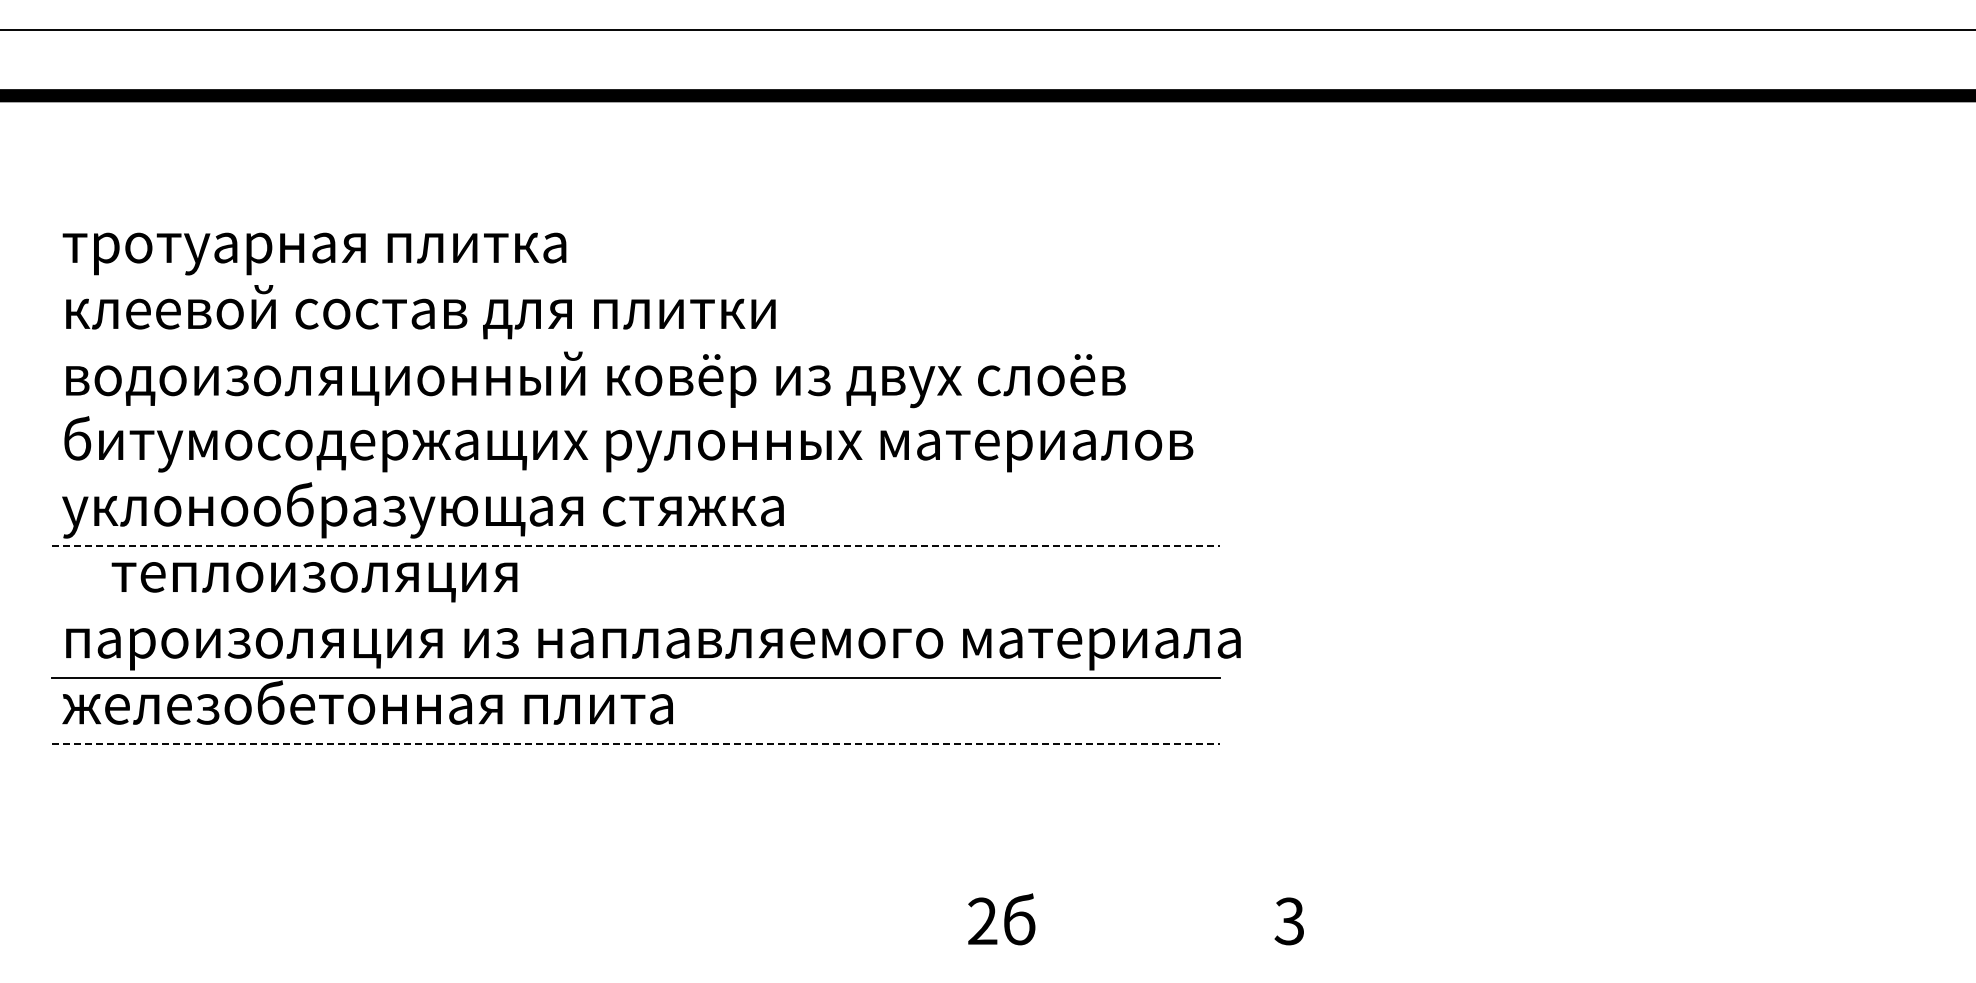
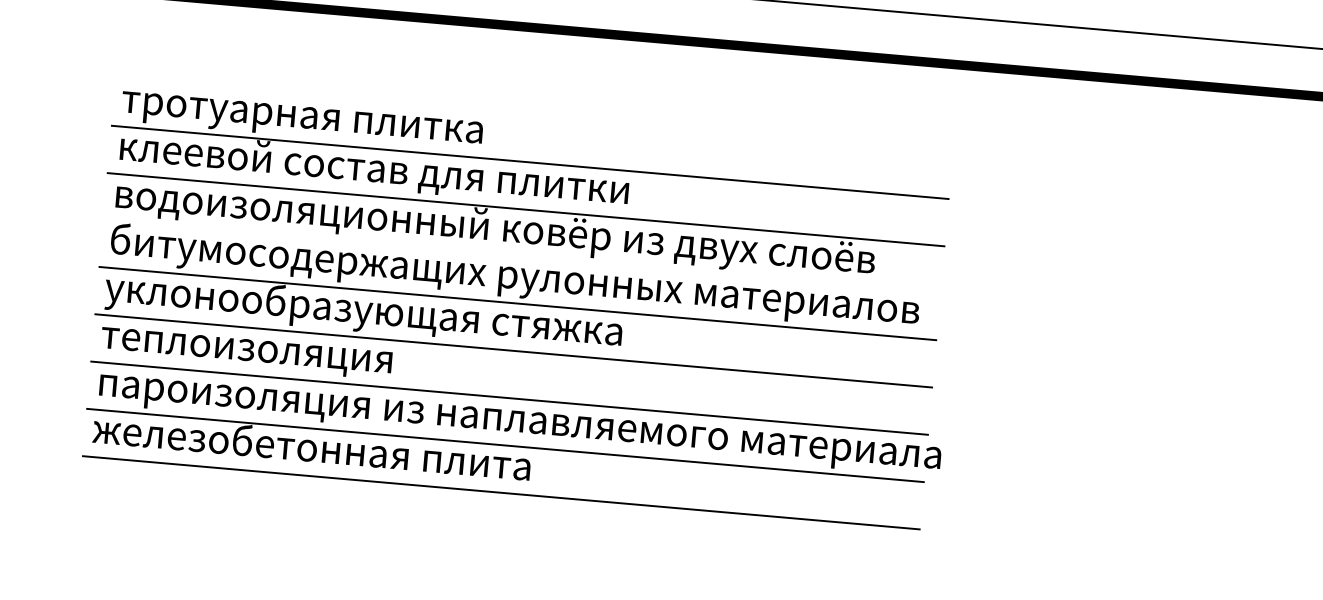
line: (635, 282) -> (530, 162), added
line: (635, 348) -> (525, 209), added
line: (635, 479) -> (517, 303), added
line: (636, 546) -> (514, 351), dashed -> solid
text: (314, 582) -> (246, 353), moved
line: (635, 612) -> (509, 398), added
line: (636, 744) -> (501, 493), dashed -> solid

